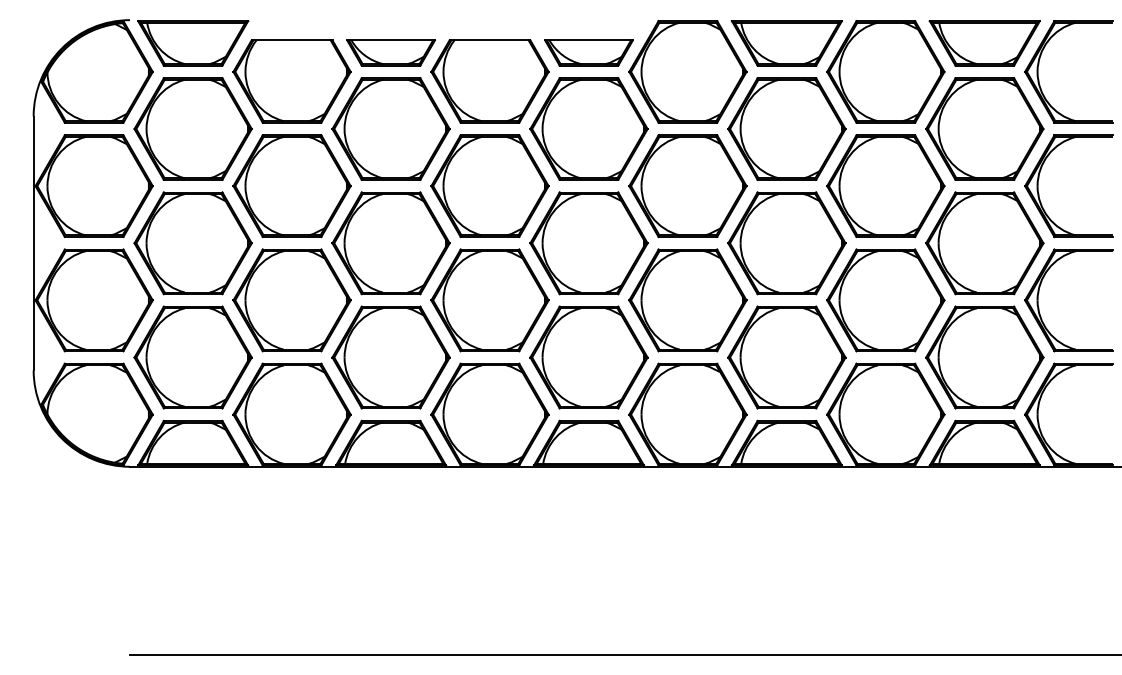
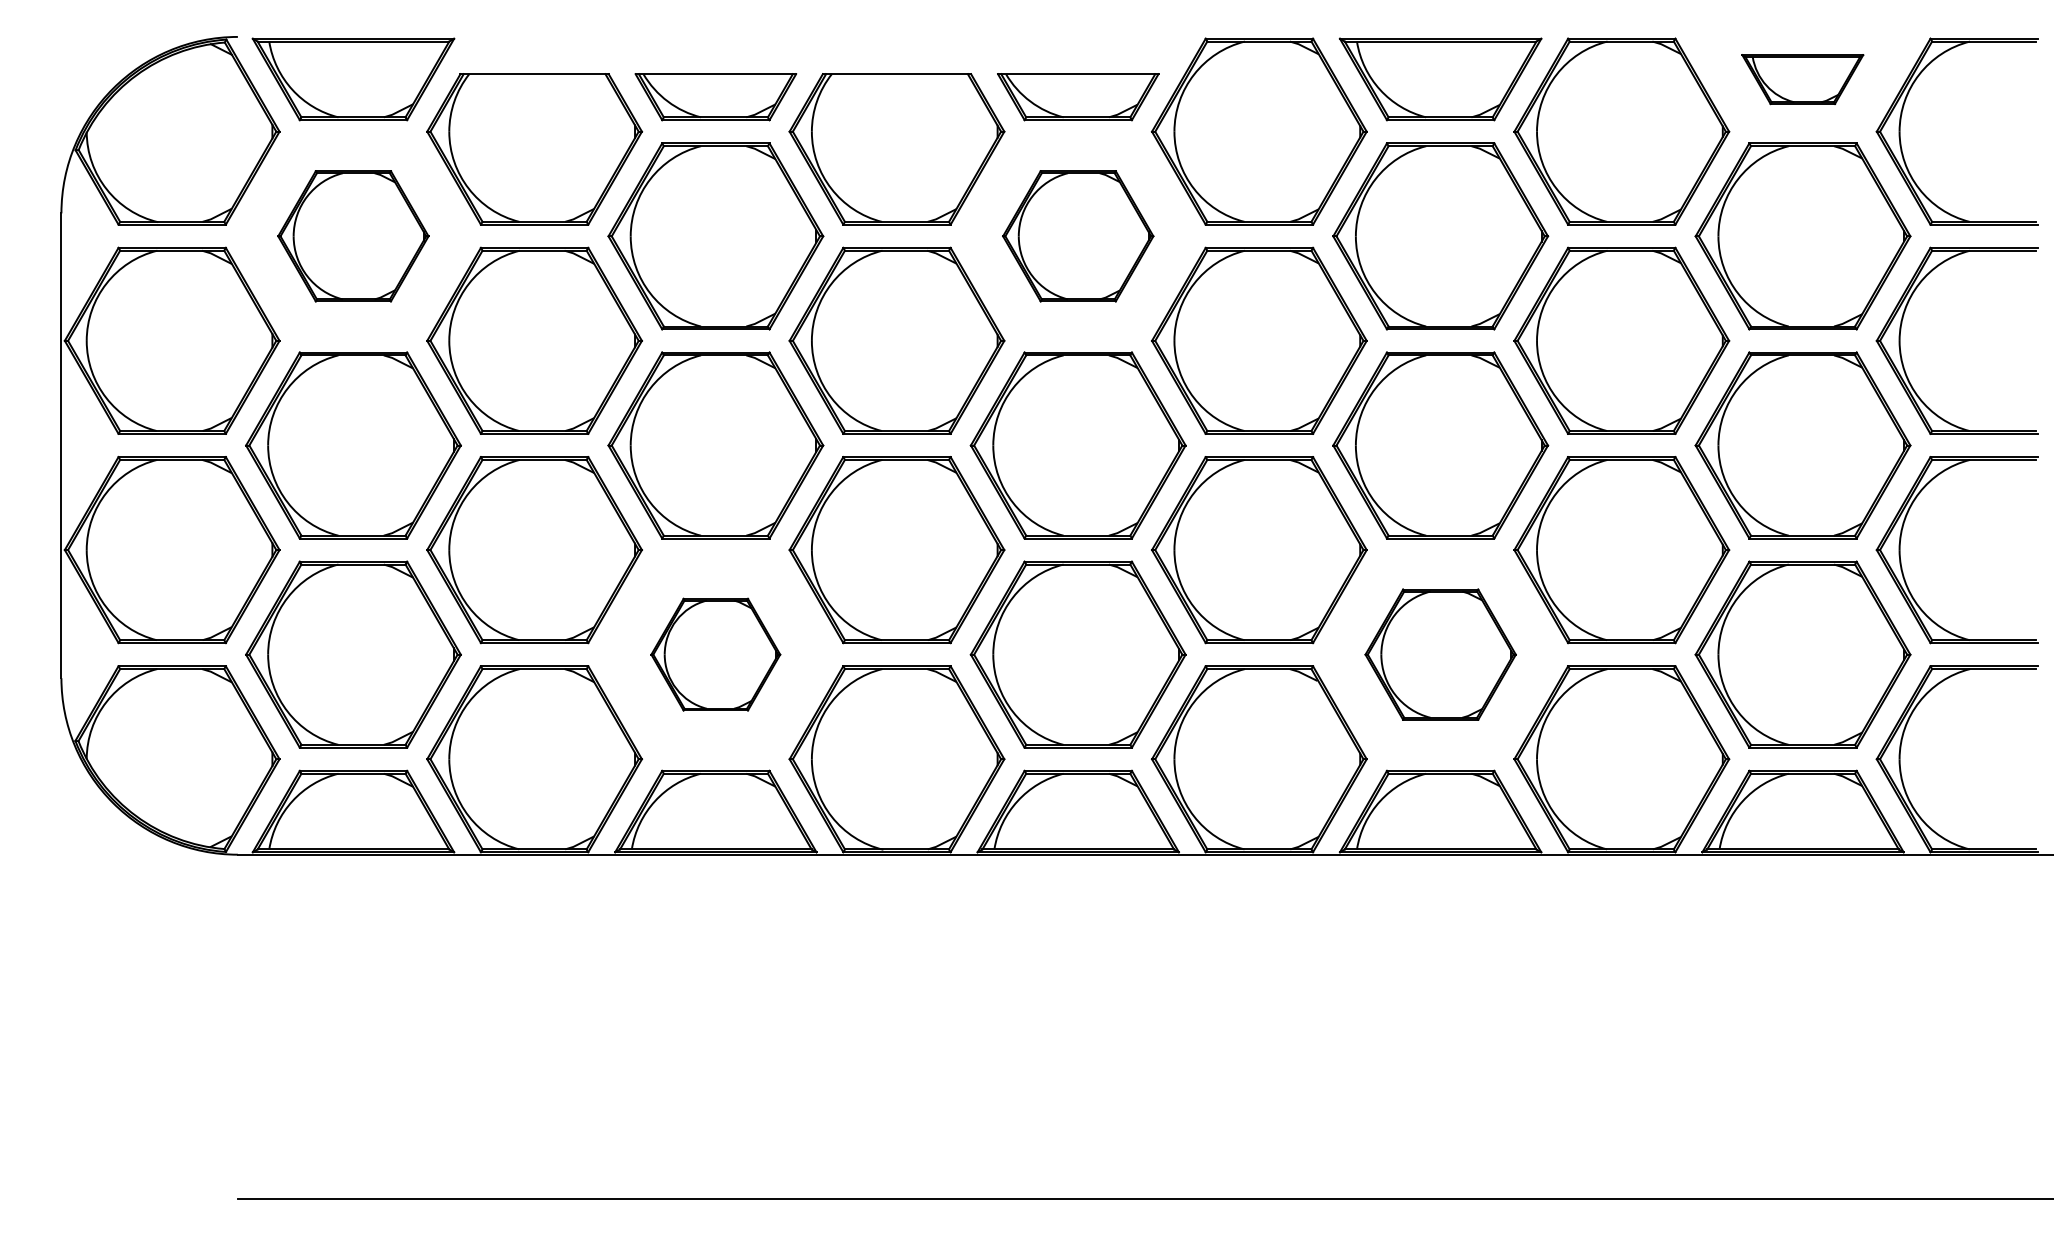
part: (984, 43) -> (1802, 79), size x0.6
part: (192, 128) -> (352, 235), size x0.7
part: (588, 128) -> (1077, 235), size x0.7
part: (390, 357) -> (714, 654), size x0.6
part: (786, 357) -> (1439, 654), size x0.7

